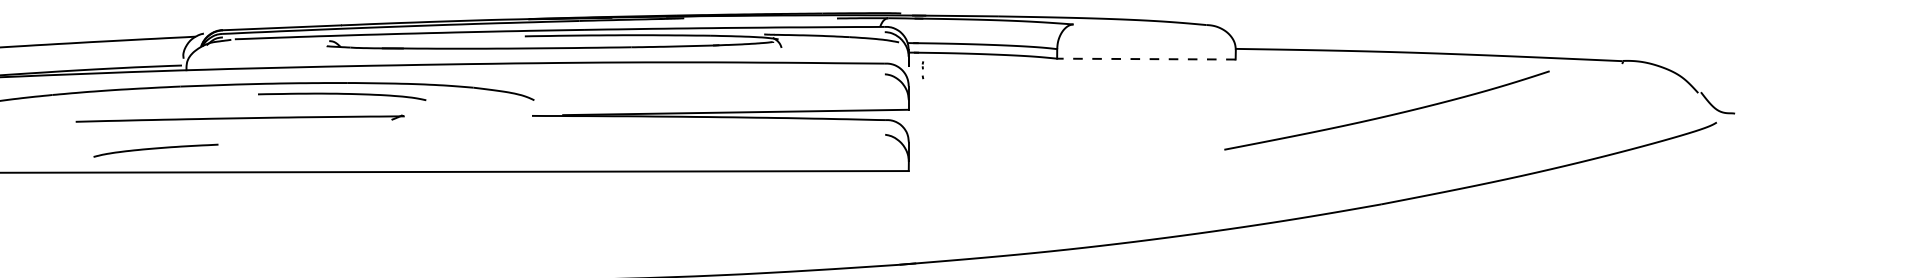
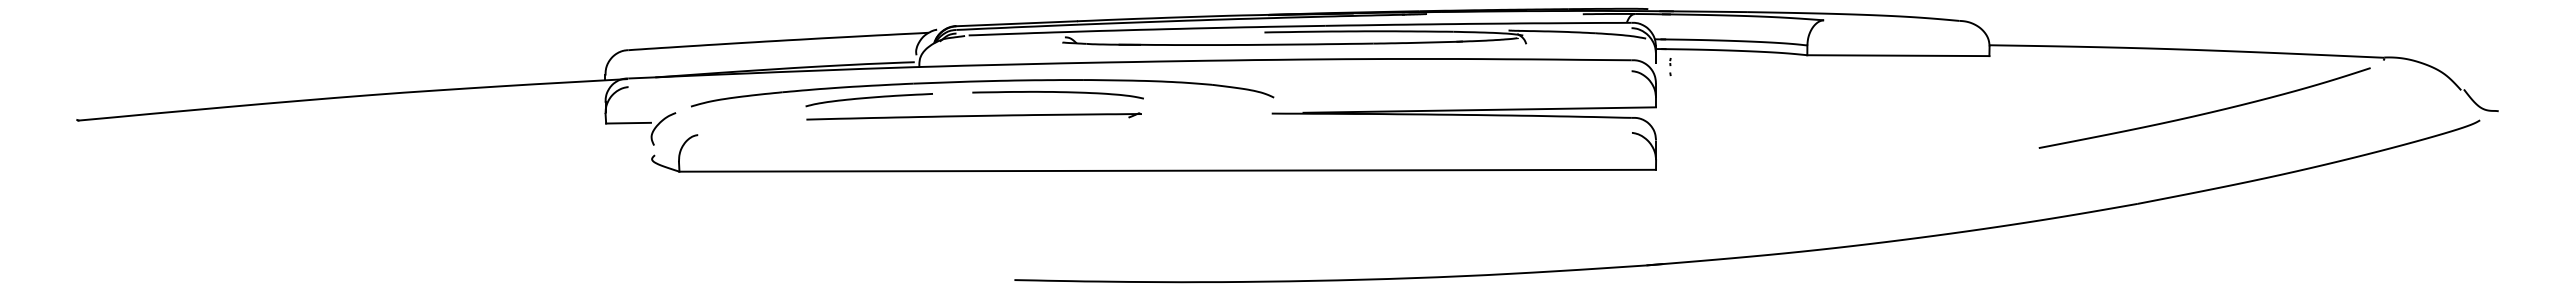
line: (1145, 58) -> (1897, 55), dashed -> solid
curve: (341, 94) -> (1057, 92), moved
curve: (1387, 114) -> (2205, 112), moved
curve: (155, 149) -> (868, 98), moved

